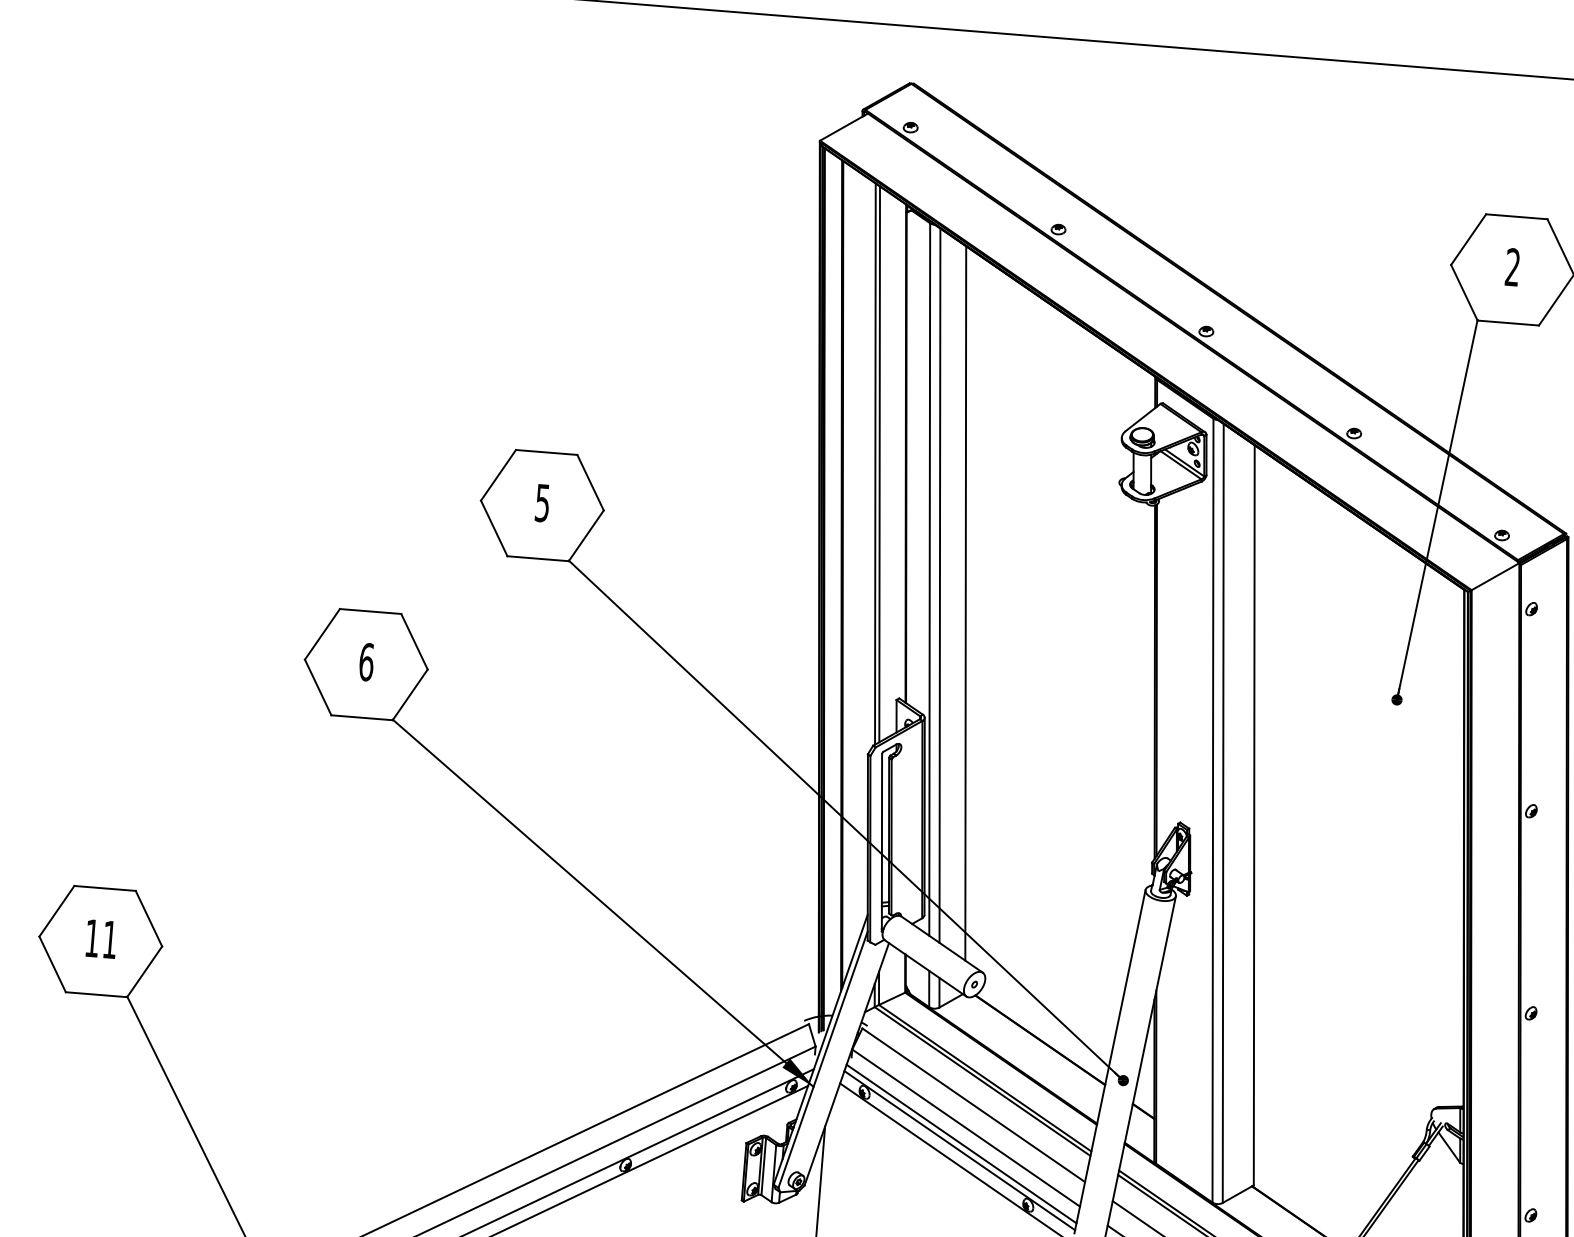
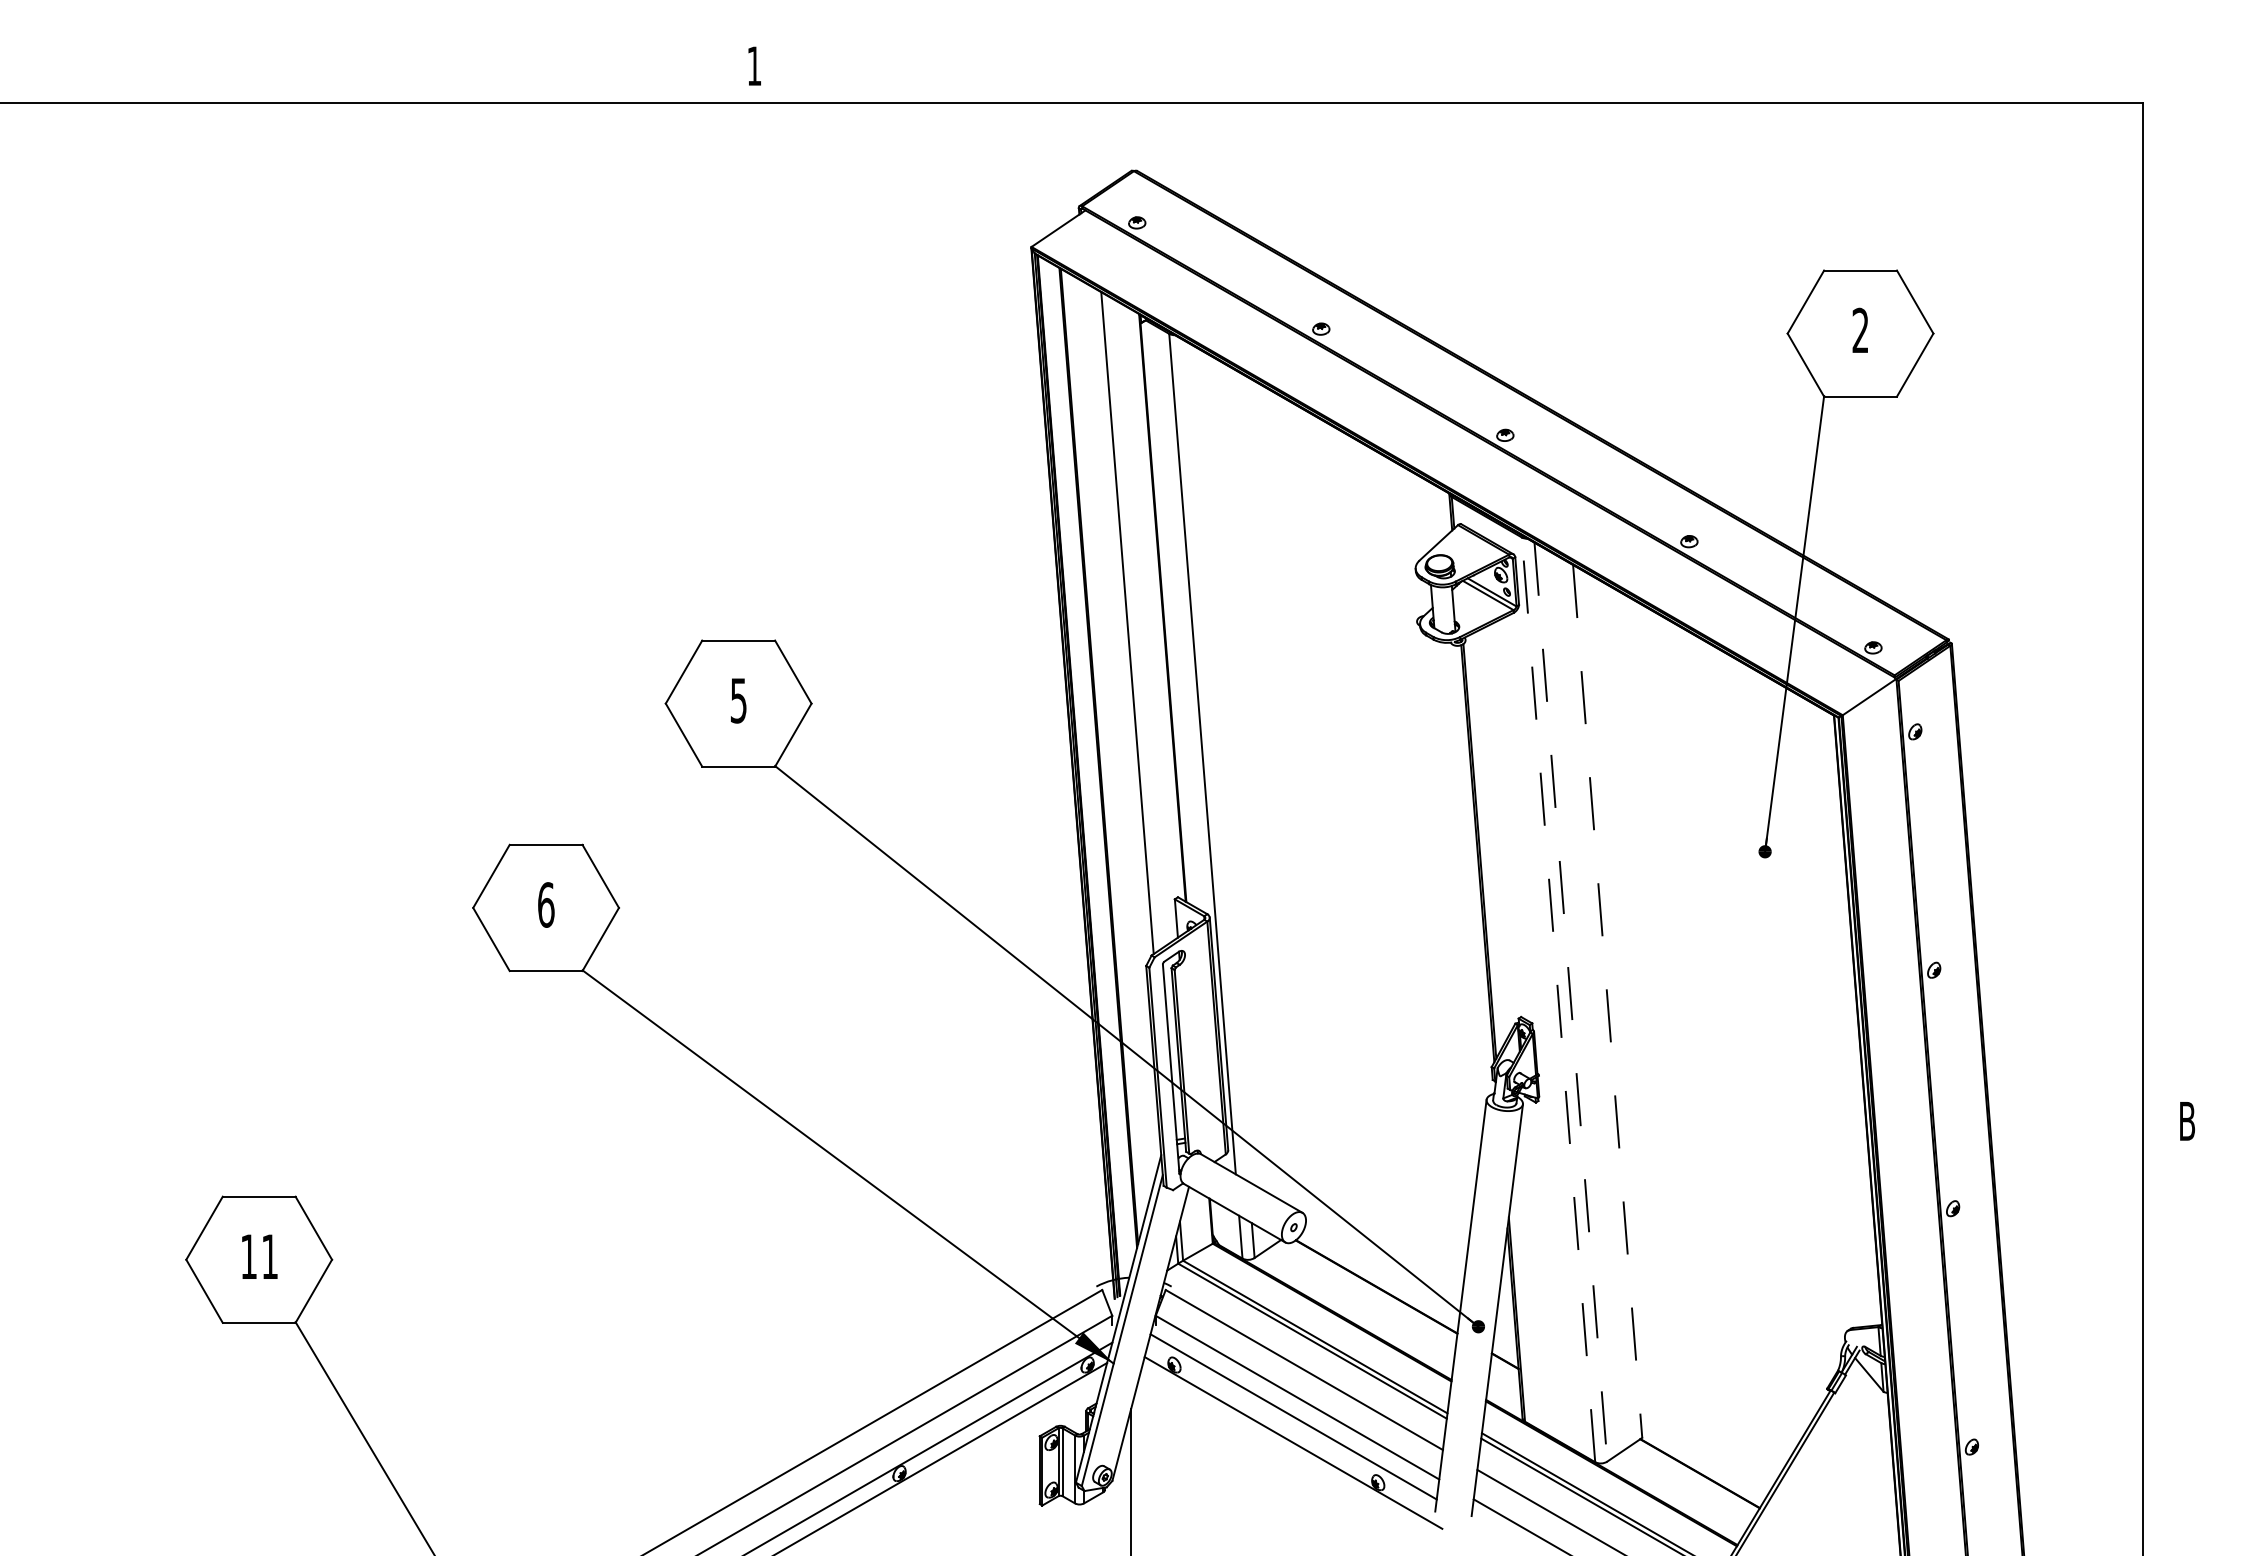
line: (879, 463) -> (1132, 622), removed
line: (939, 585) -> (1214, 760), removed
line: (965, 603) -> (1246, 778), removed
line: (1212, 810) -> (1558, 999), solid -> dashed
line: (1222, 813) -> (1570, 1002), solid -> dashed
line: (1254, 815) -> (1607, 1001), solid -> dashed
line: (959, 1150) -> (1291, 1424), removed

